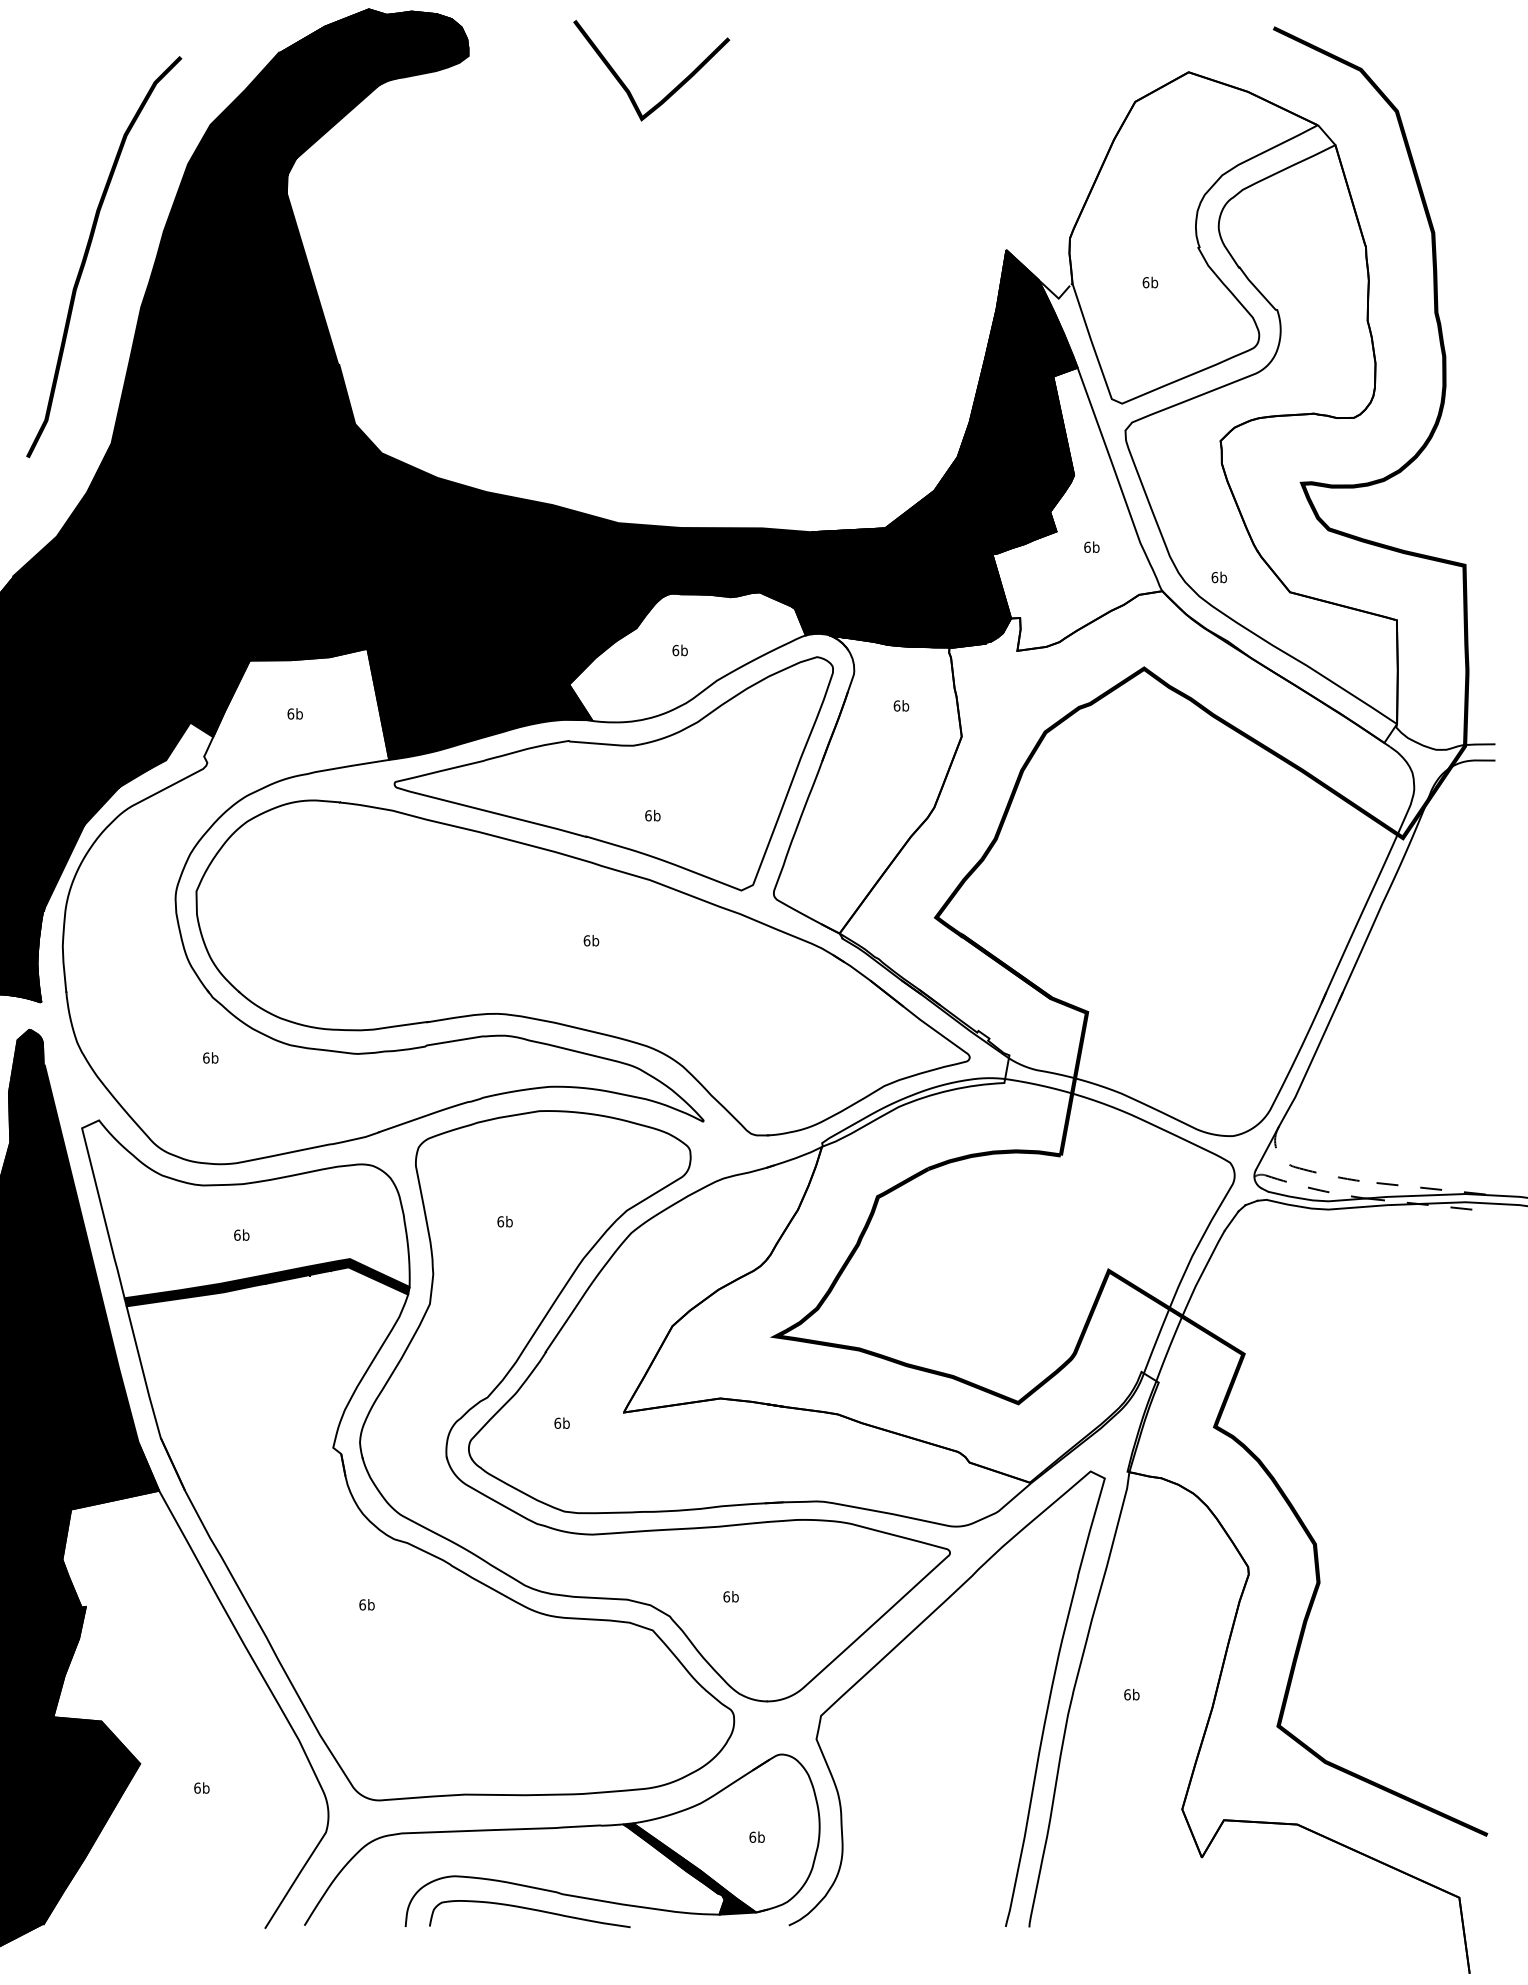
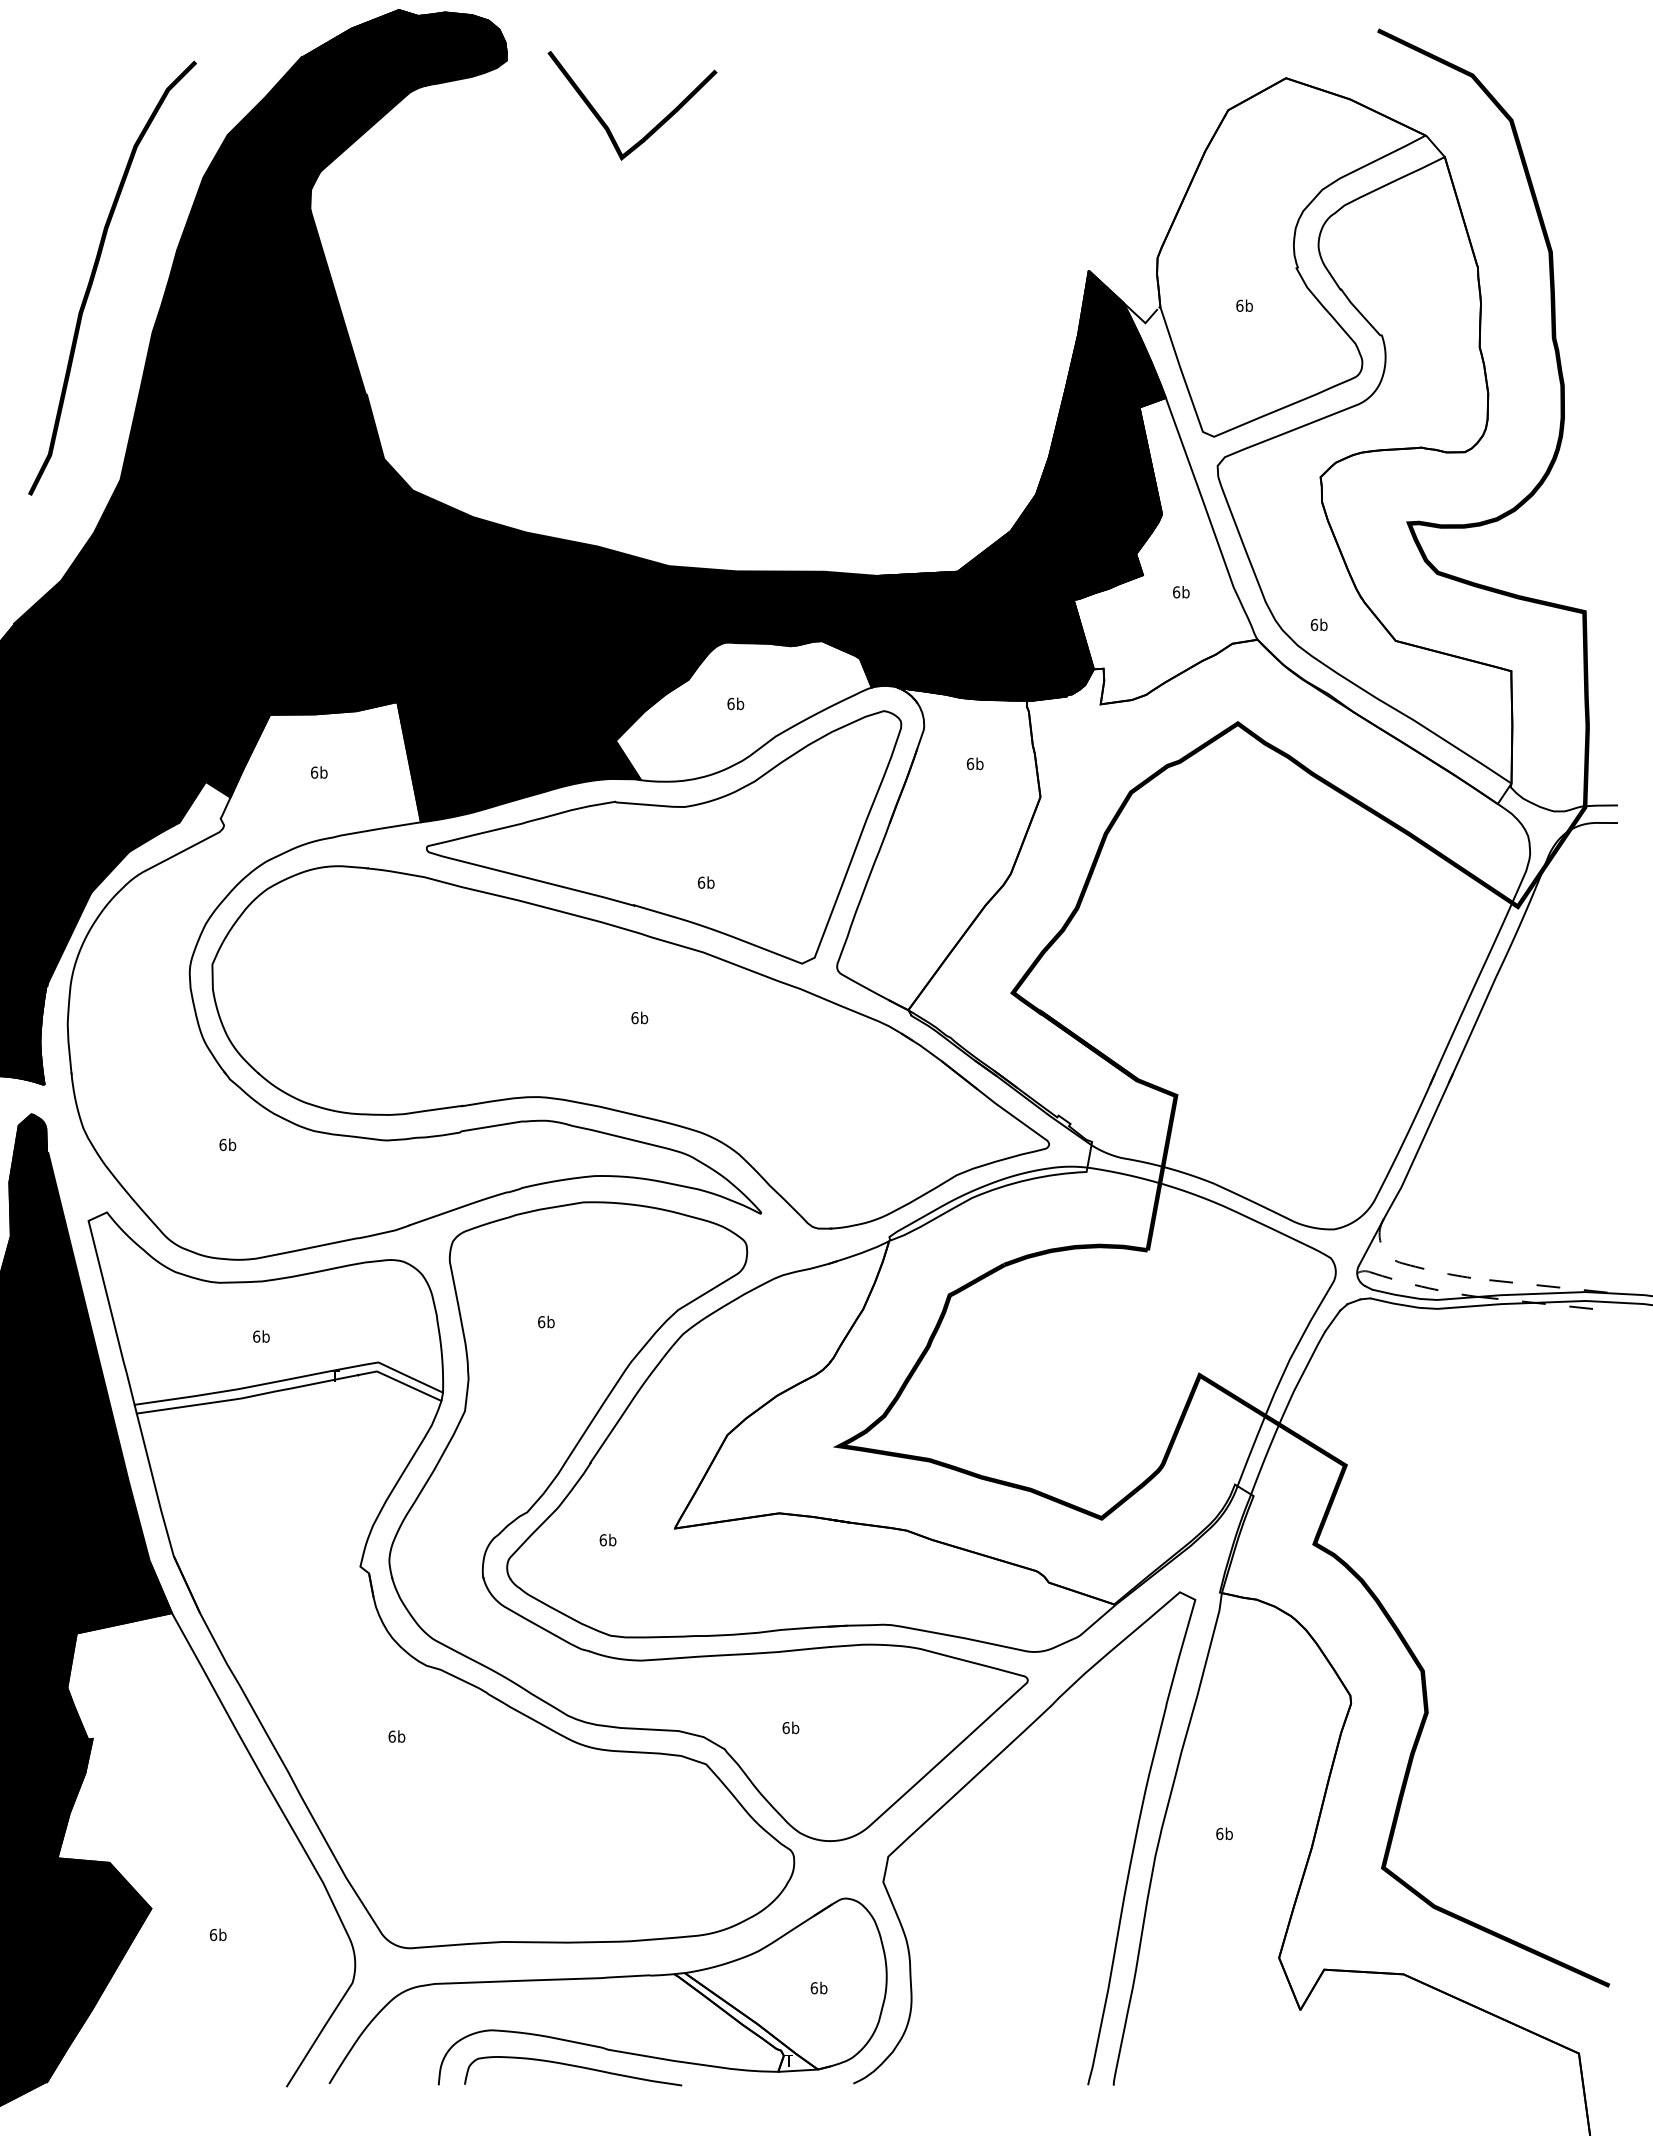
curve: (671, 90) -> (653, 127), moved
fill: (266, 1282) -> (288, 1387), removed
fill: (689, 1868) -> (745, 2021), removed

